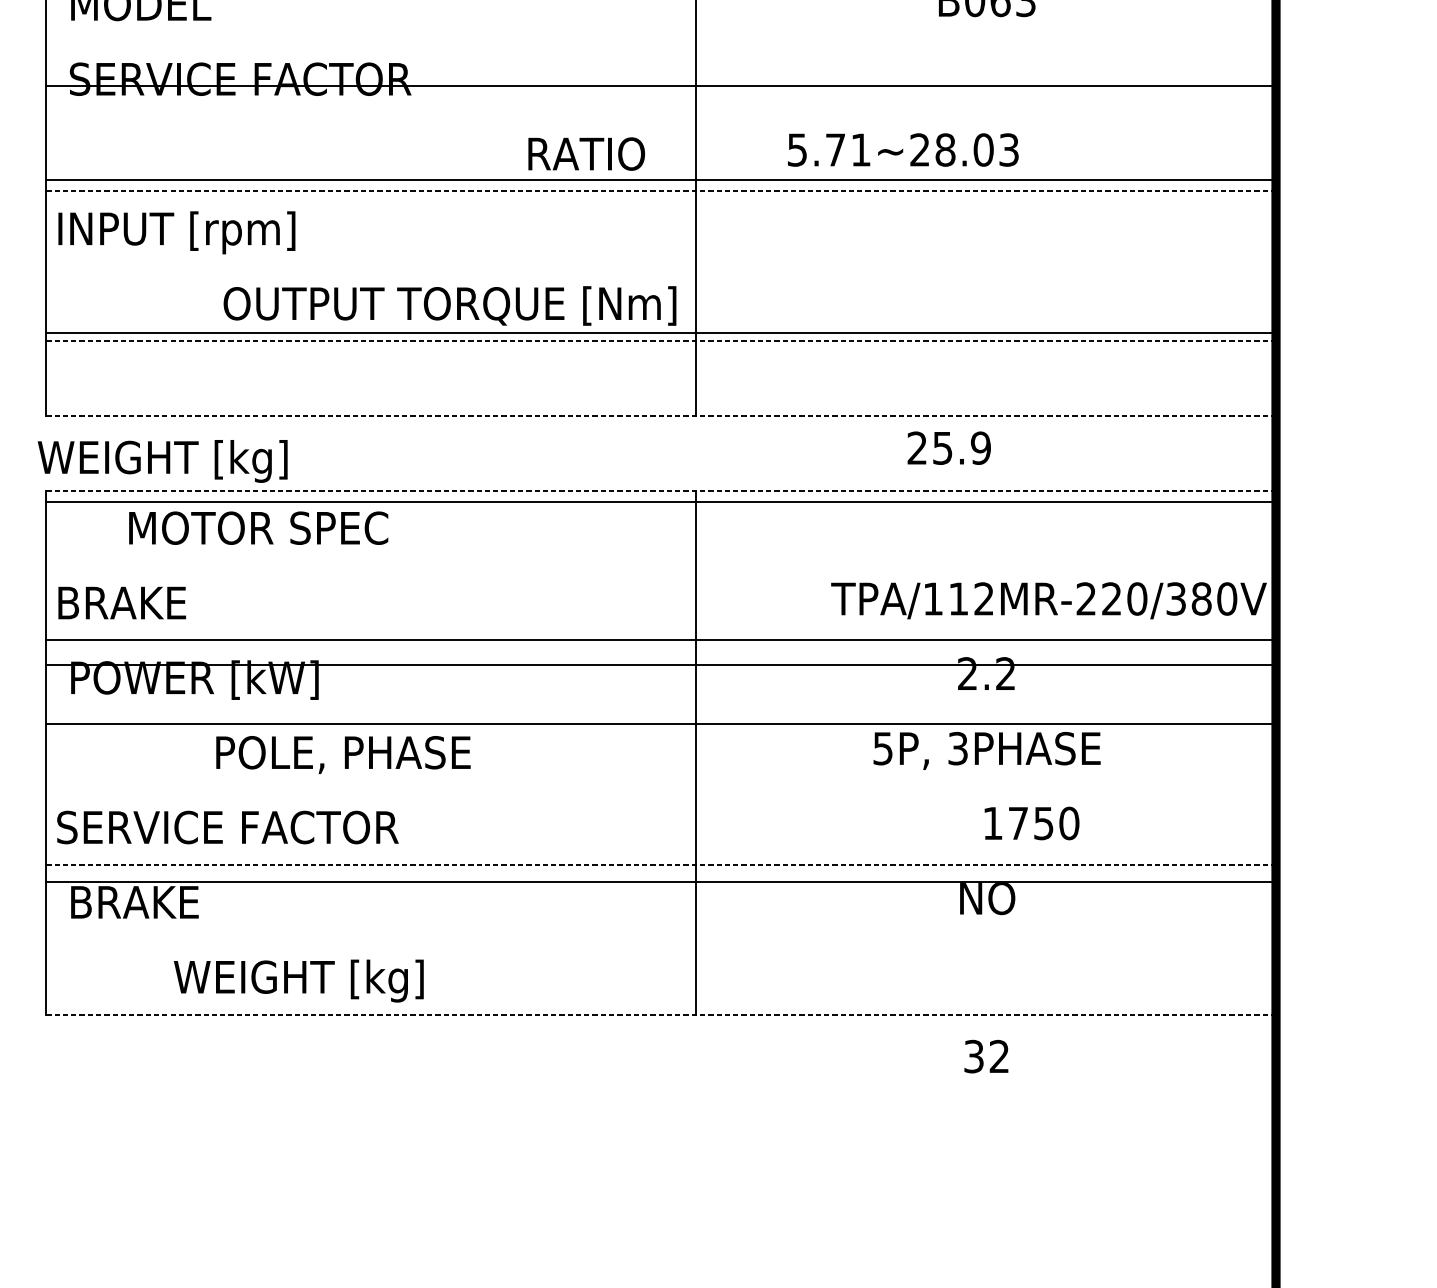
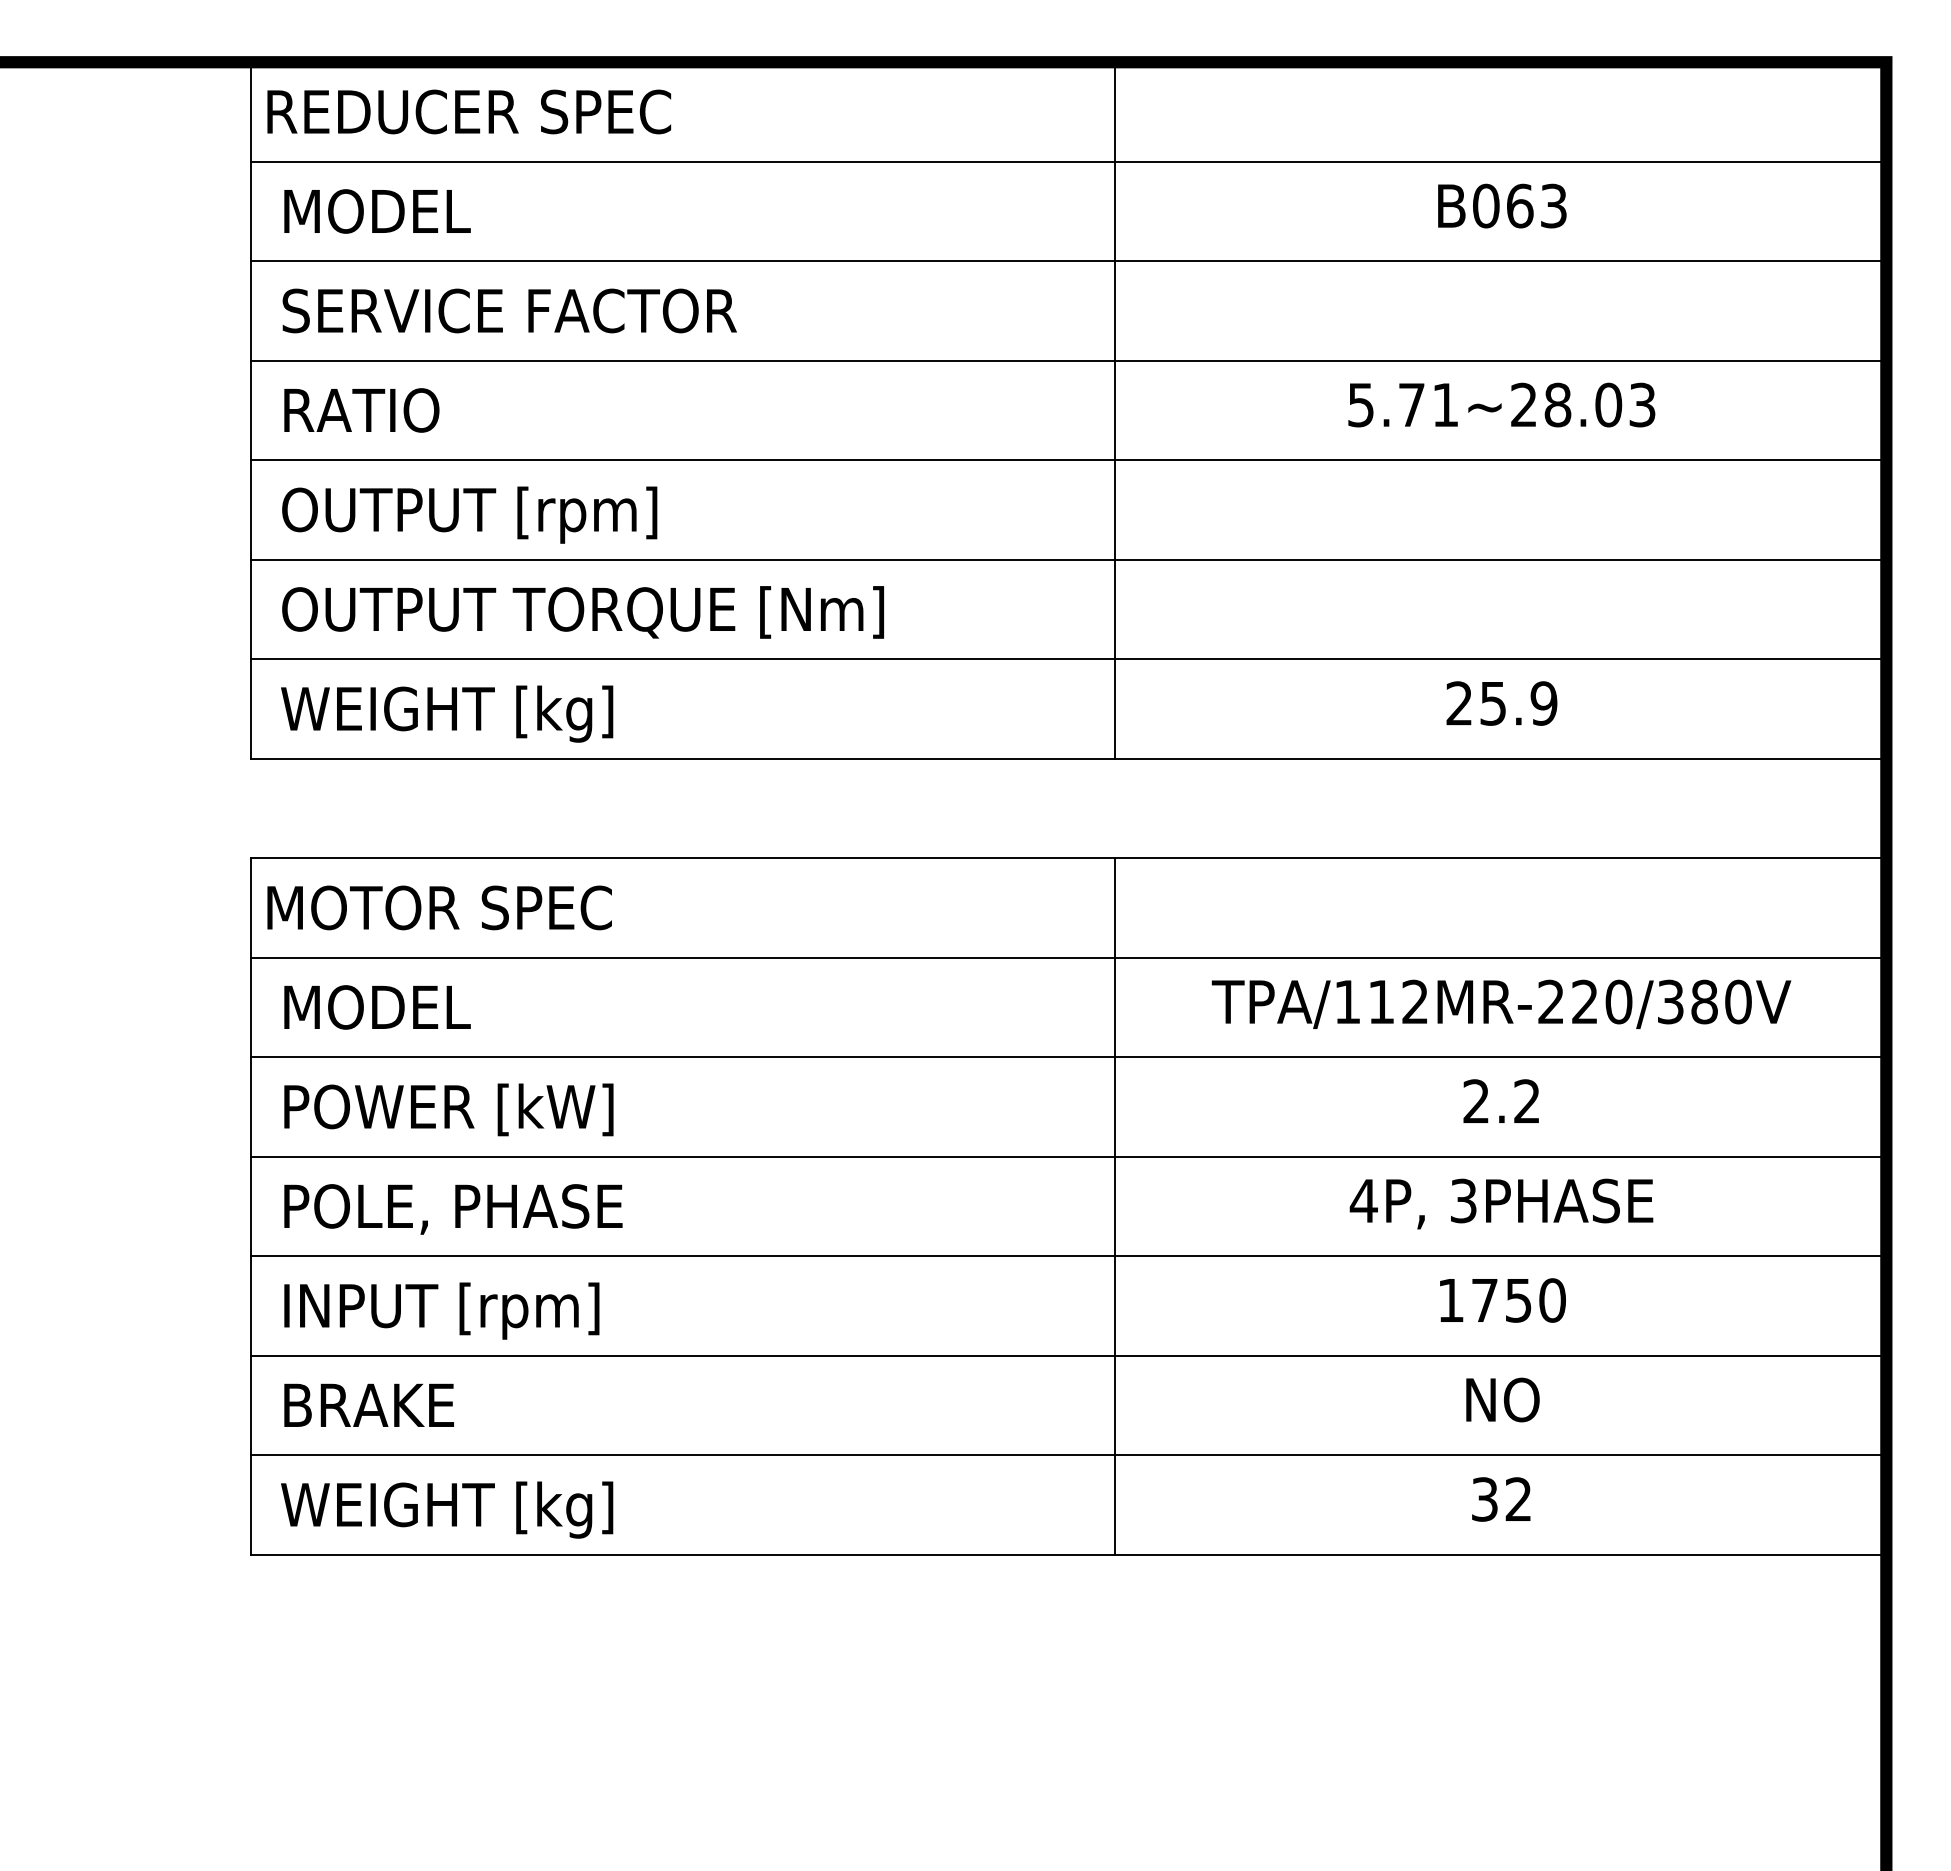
line: (661, 86) -> (1069, 261), moved
text: (903, 149) -> (1501, 404), moved
text: (586, 154) -> (361, 410), moved
line: (661, 179) -> (1069, 360), moved
line: (662, 191) -> (1070, 460), dashed -> solid
text: (205, 232) -> (462, 514), INPUT [rpm] -> OUTPUT [rpm]
text: (449, 306) -> (582, 612), moved
line: (661, 332) -> (1069, 559), moved
line: (662, 341) -> (1070, 659), dashed -> solid
line: (662, 415) -> (1070, 758), dashed -> solid
text: (948, 448) -> (1501, 703), moved
text: (163, 460) -> (447, 713), moved
line: (662, 491) -> (1070, 858), dashed -> solid
line: (661, 502) -> (1069, 957), moved
text: (258, 527) -> (439, 907), moved
text: (1048, 600) -> (1501, 1003), moved
text: (134, 603) -> (368, 1007), BRAKE -> MODEL
line: (661, 664) -> (1069, 1156), moved
line: (661, 724) -> (1069, 1256), moved
text: (882, 749) -> (1363, 1201), 5P, -> 4P,
text: (343, 755) -> (453, 1209), moved
text: (1031, 823) -> (1502, 1300), moved
text: (227, 831) -> (492, 1310), SERVICE FACTOR -> INPUT [rpm]
line: (662, 864) -> (1070, 1355), dashed -> solid
line: (661, 882) -> (1069, 1455), moved
text: (299, 980) -> (447, 1509), moved
line: (662, 1014) -> (1070, 1554), dashed -> solid
text: (986, 1056) -> (1501, 1499), moved

